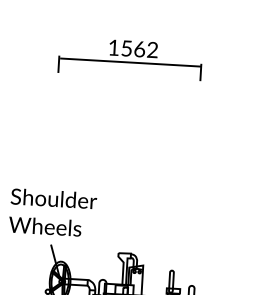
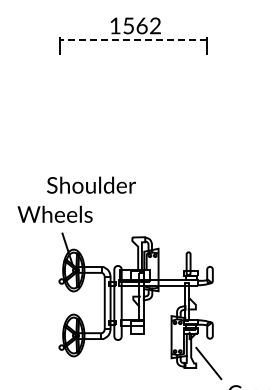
line: (130, 62) -> (133, 40), solid -> dashed
text: (54, 198) -> (91, 184), moved

